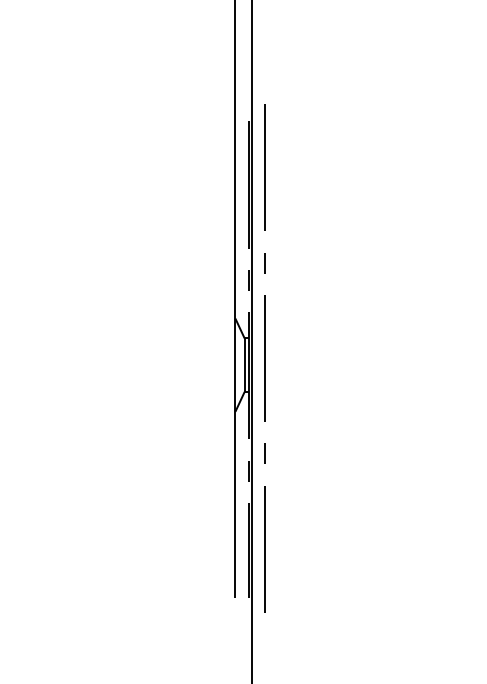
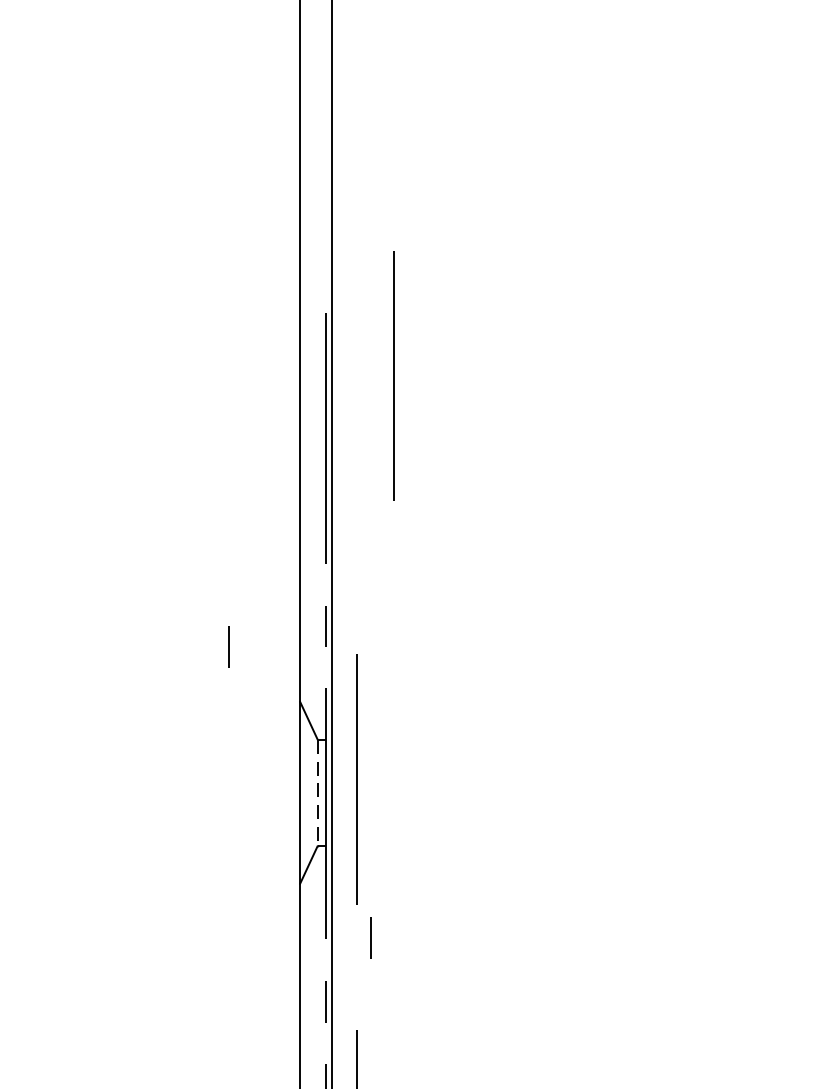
line: (264, 167) -> (394, 376), moved
line: (264, 263) -> (229, 647), moved
line: (244, 366) -> (317, 795), solid -> dashed
line: (264, 453) -> (370, 937), moved

